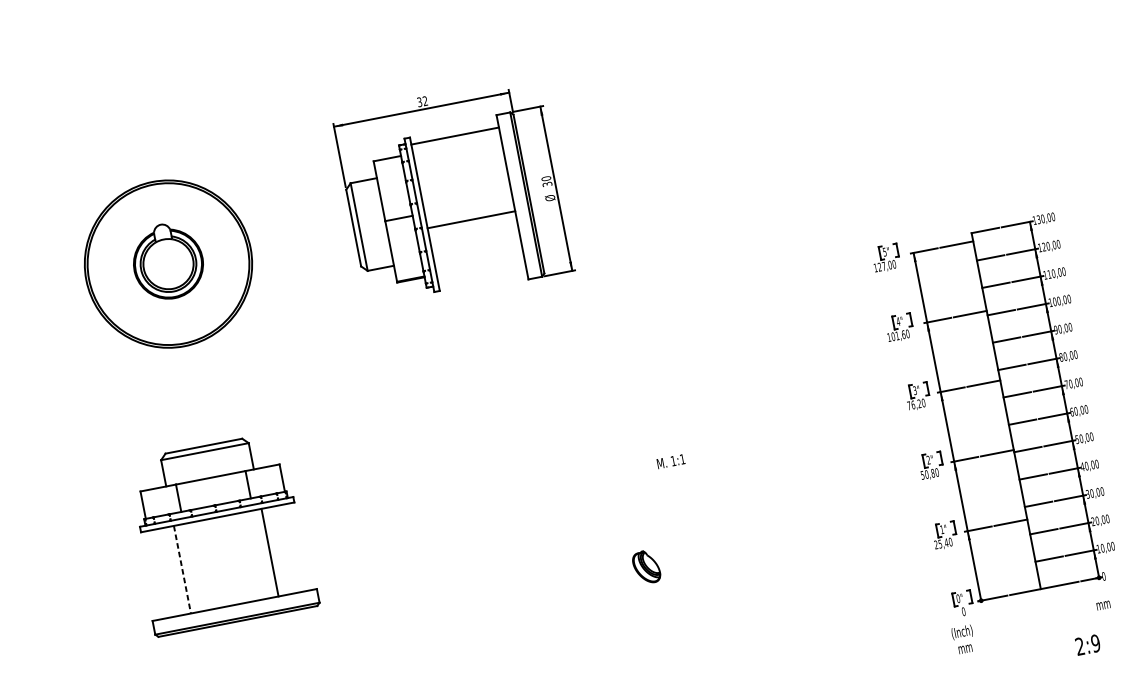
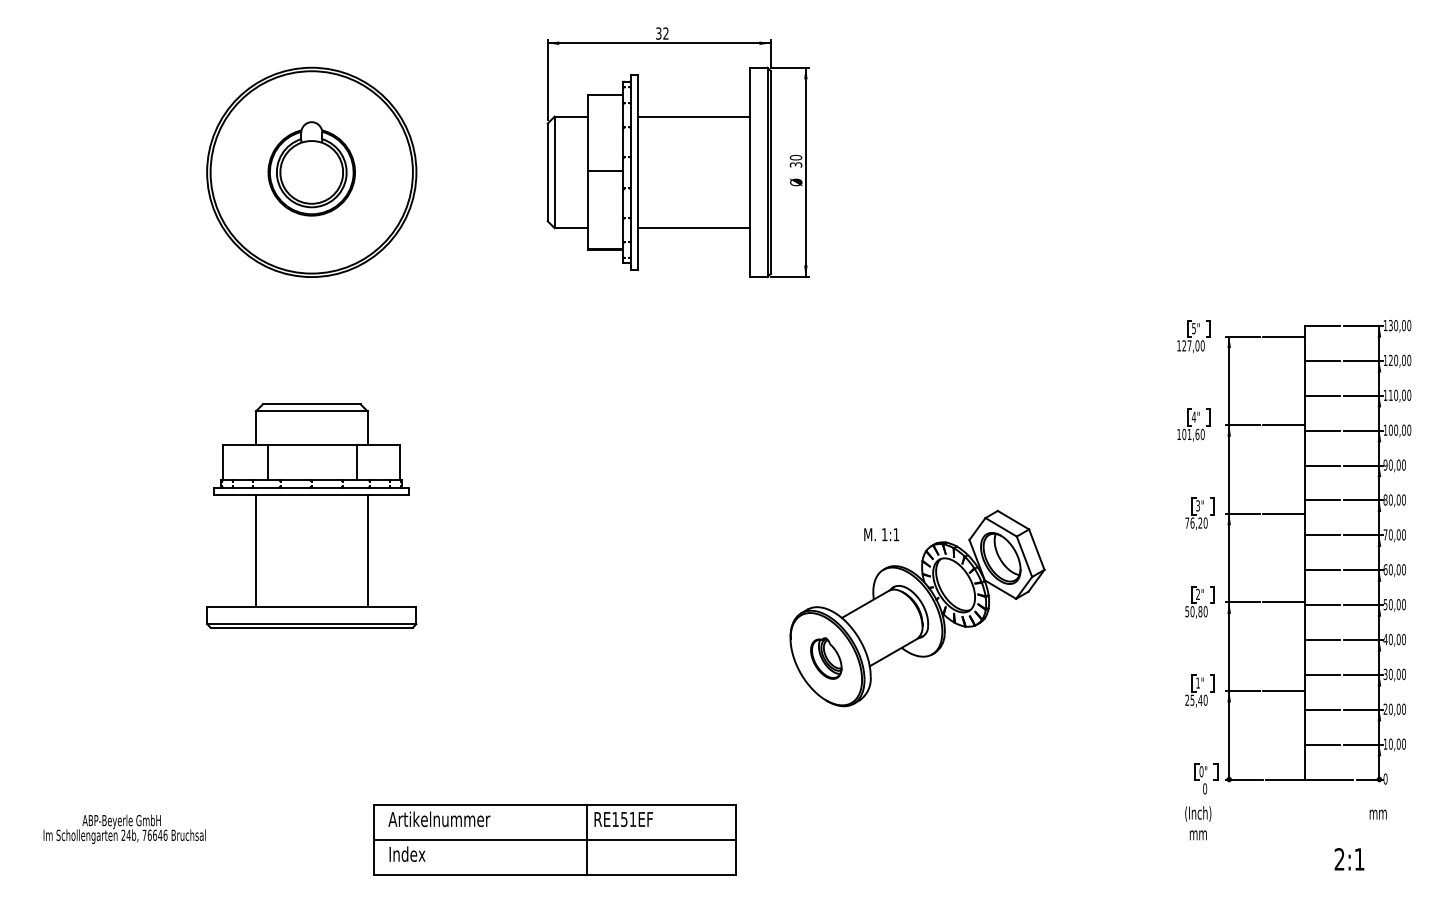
line: (455, 135) -> (694, 116), moved
line: (471, 219) -> (694, 228), moved
part: (710, 514) -> (917, 608), added
line: (182, 569) -> (255, 550), dashed -> solid
text: (1095, 643) -> (1359, 859), 2:9 -> 2:1

